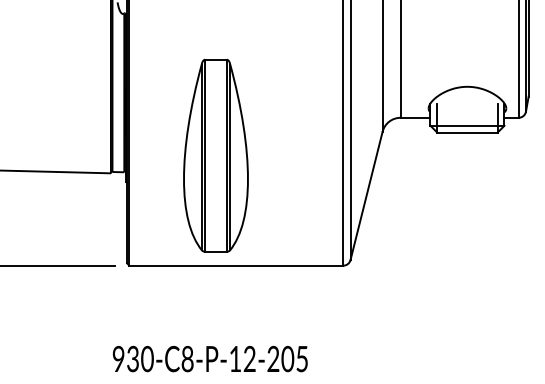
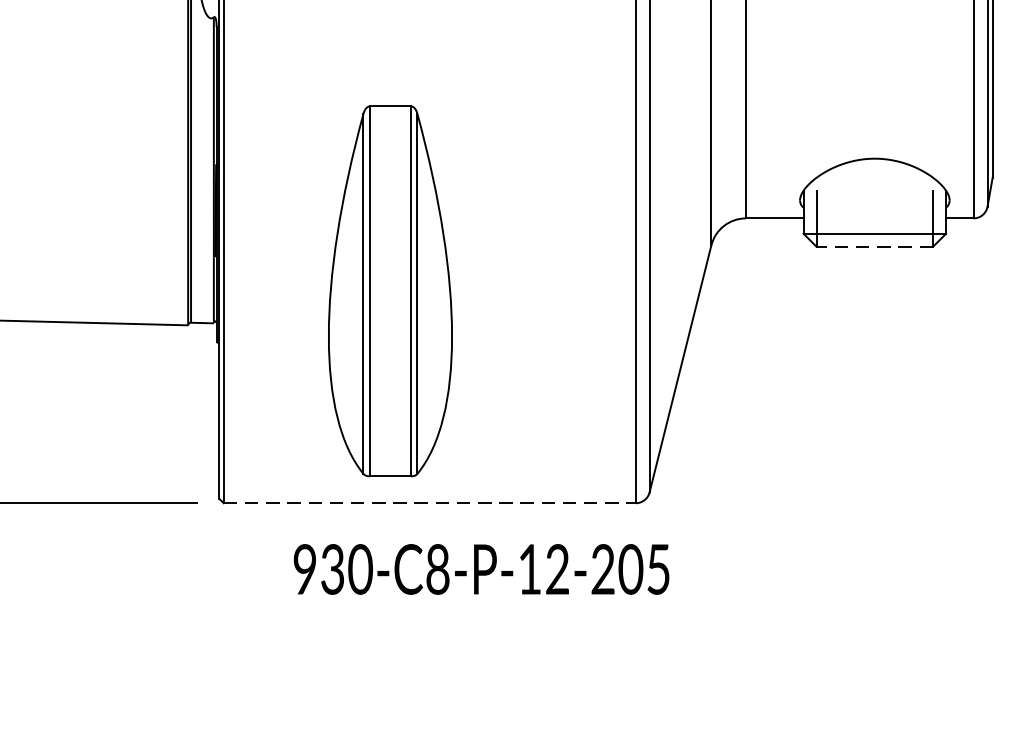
line: (466, 132) -> (872, 246), solid -> dashed
line: (236, 265) -> (429, 502), solid -> dashed
text: (209, 358) -> (480, 568), moved

